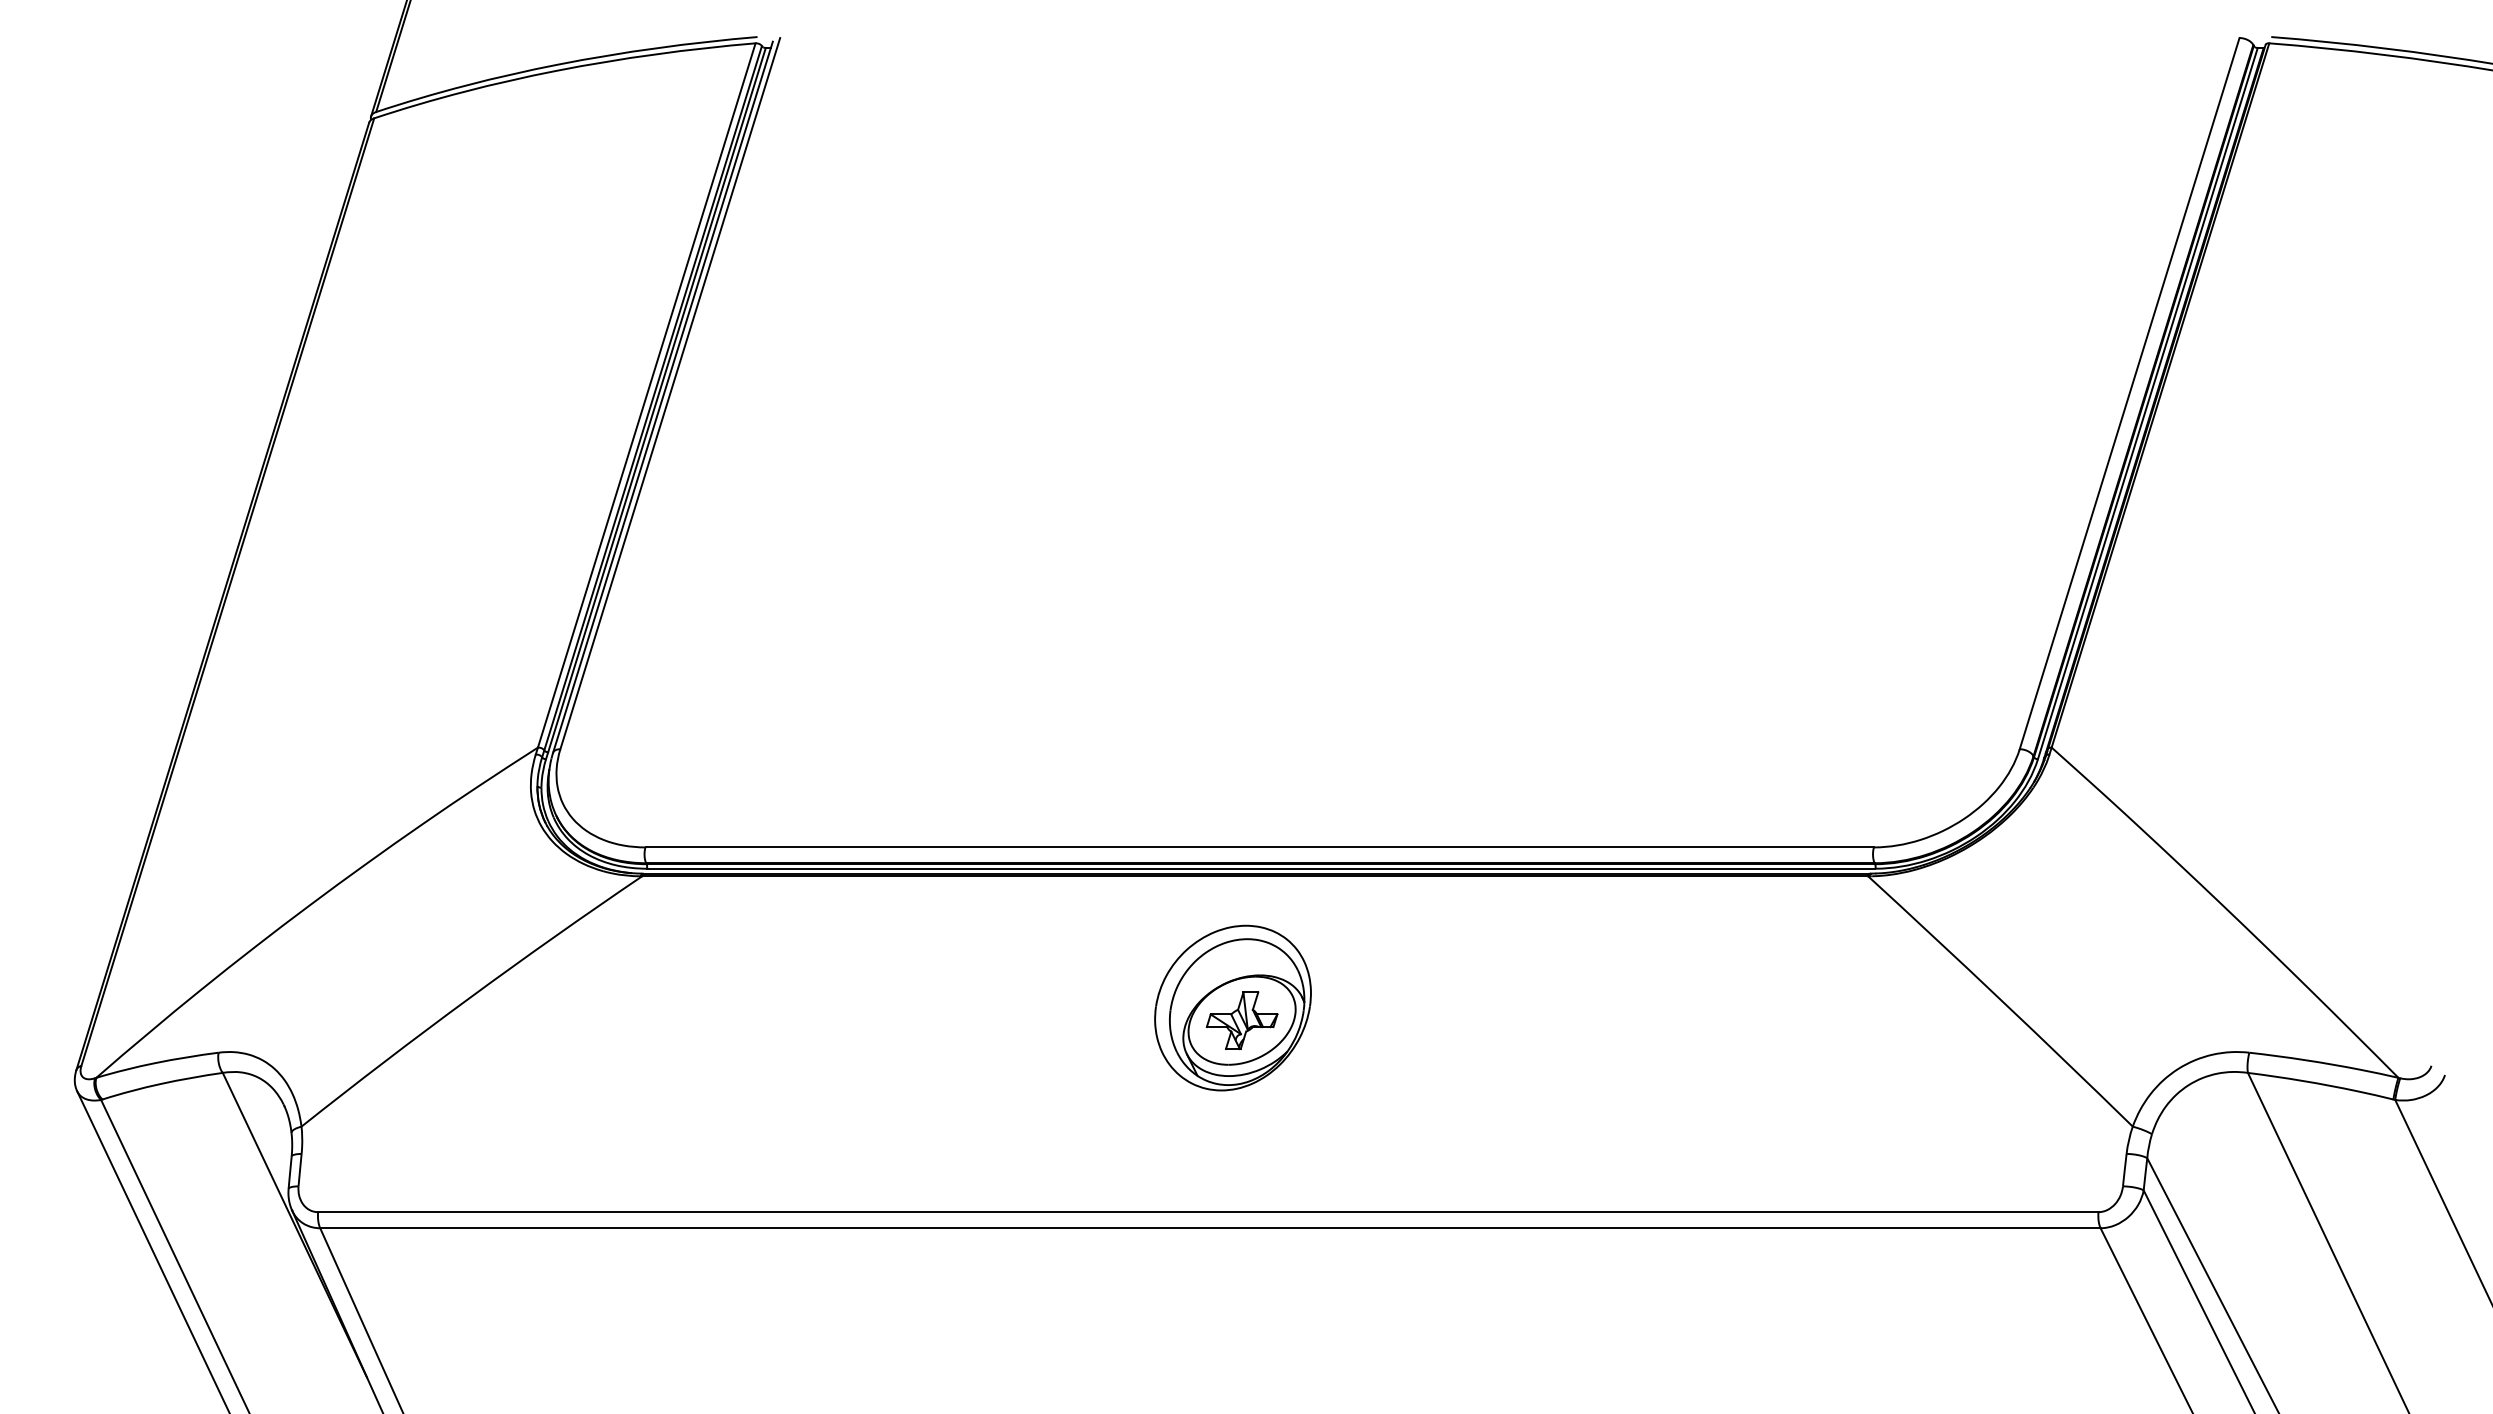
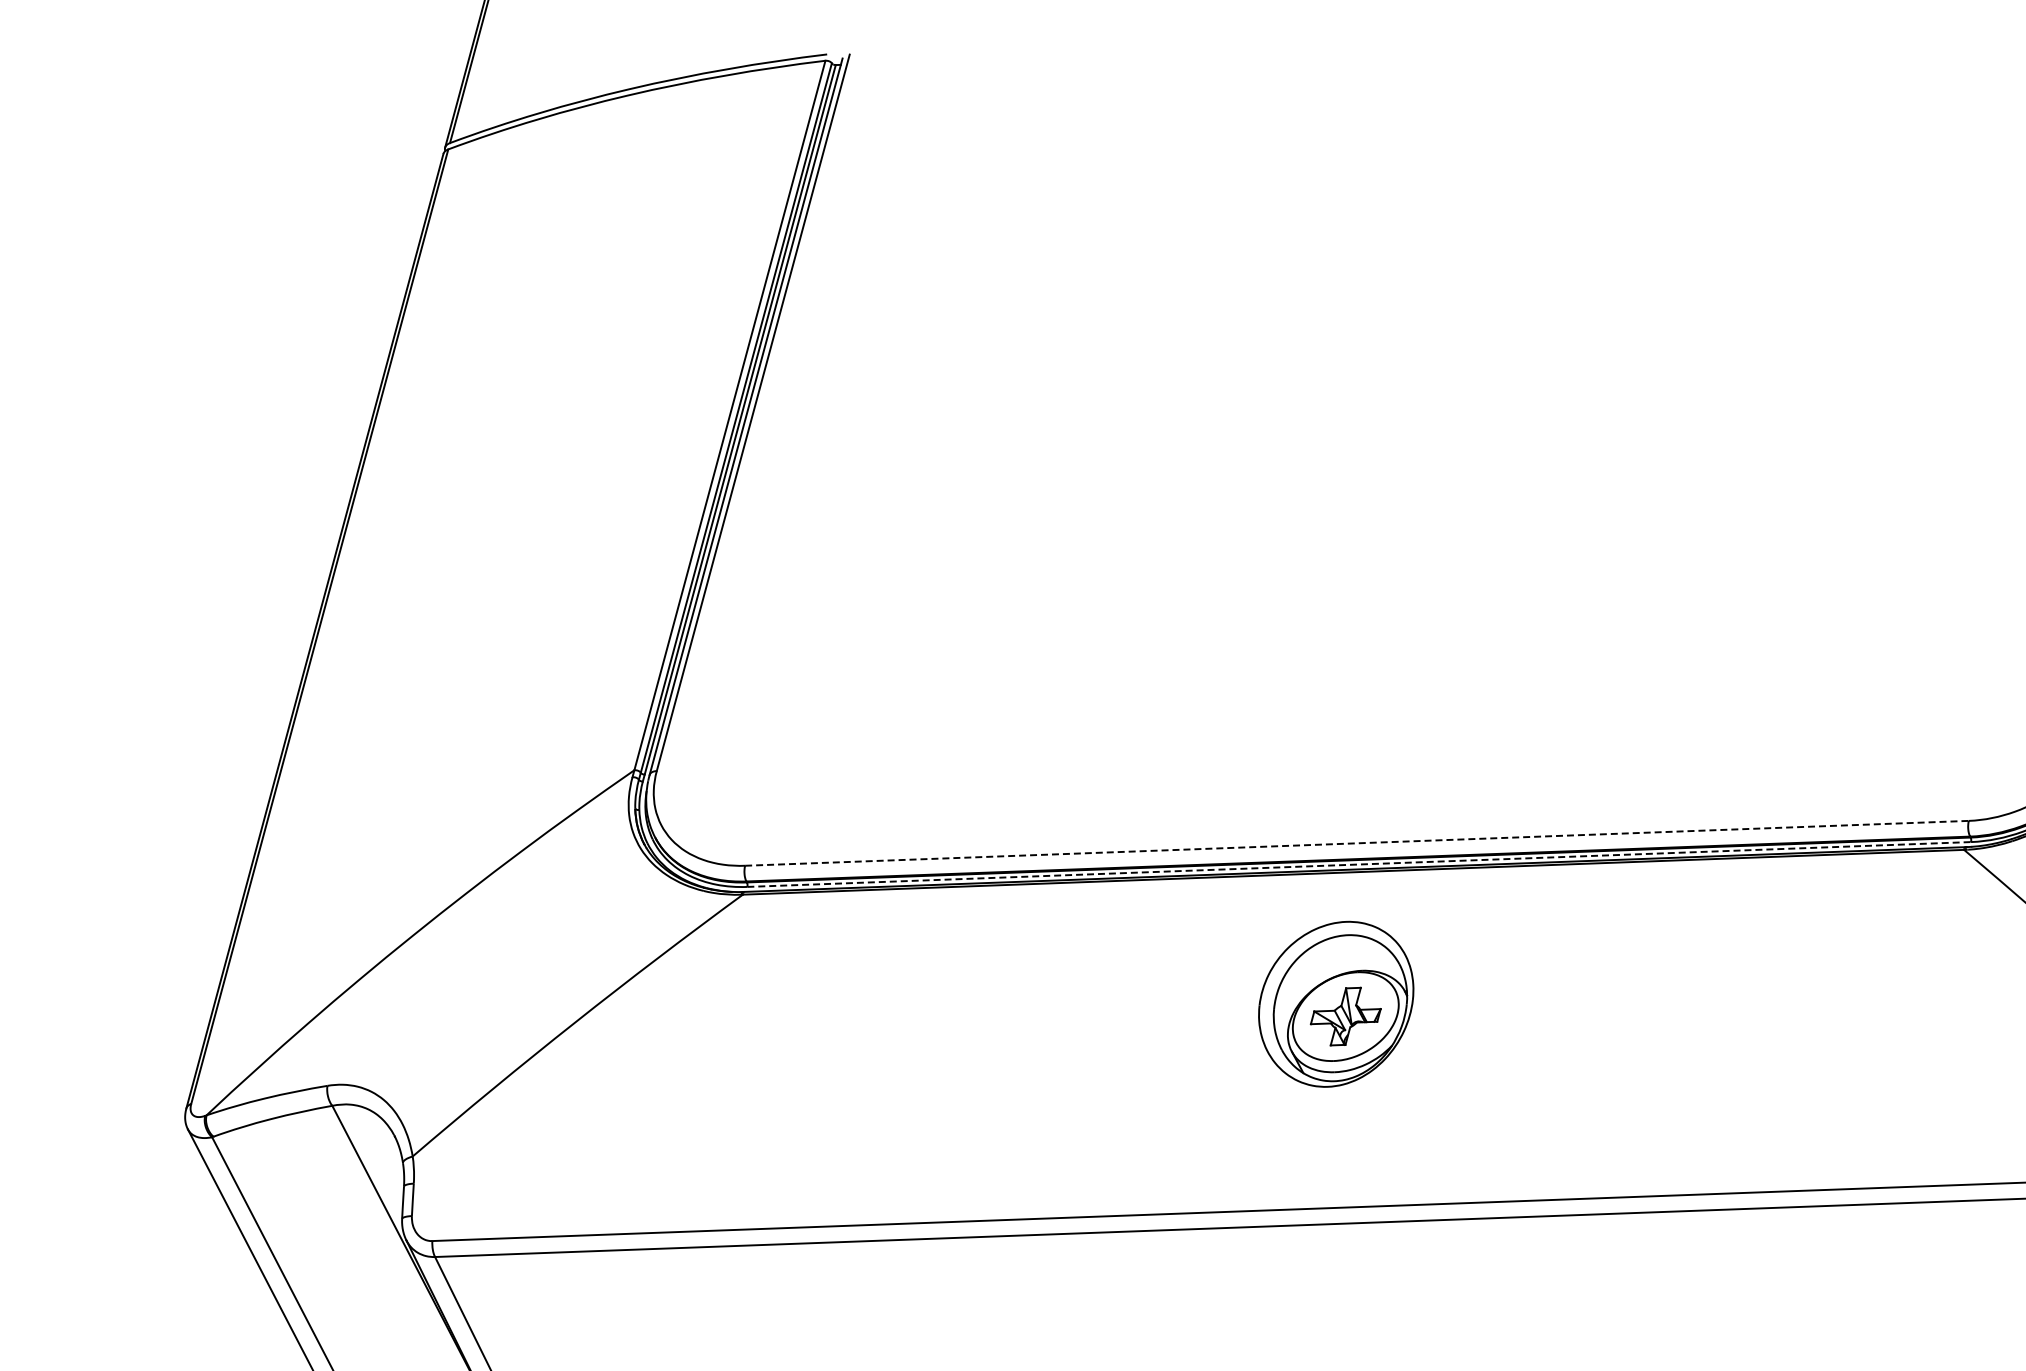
line: (1260, 847) -> (1357, 843), solid -> dashed
line: (1261, 868) -> (1359, 864), solid -> dashed

